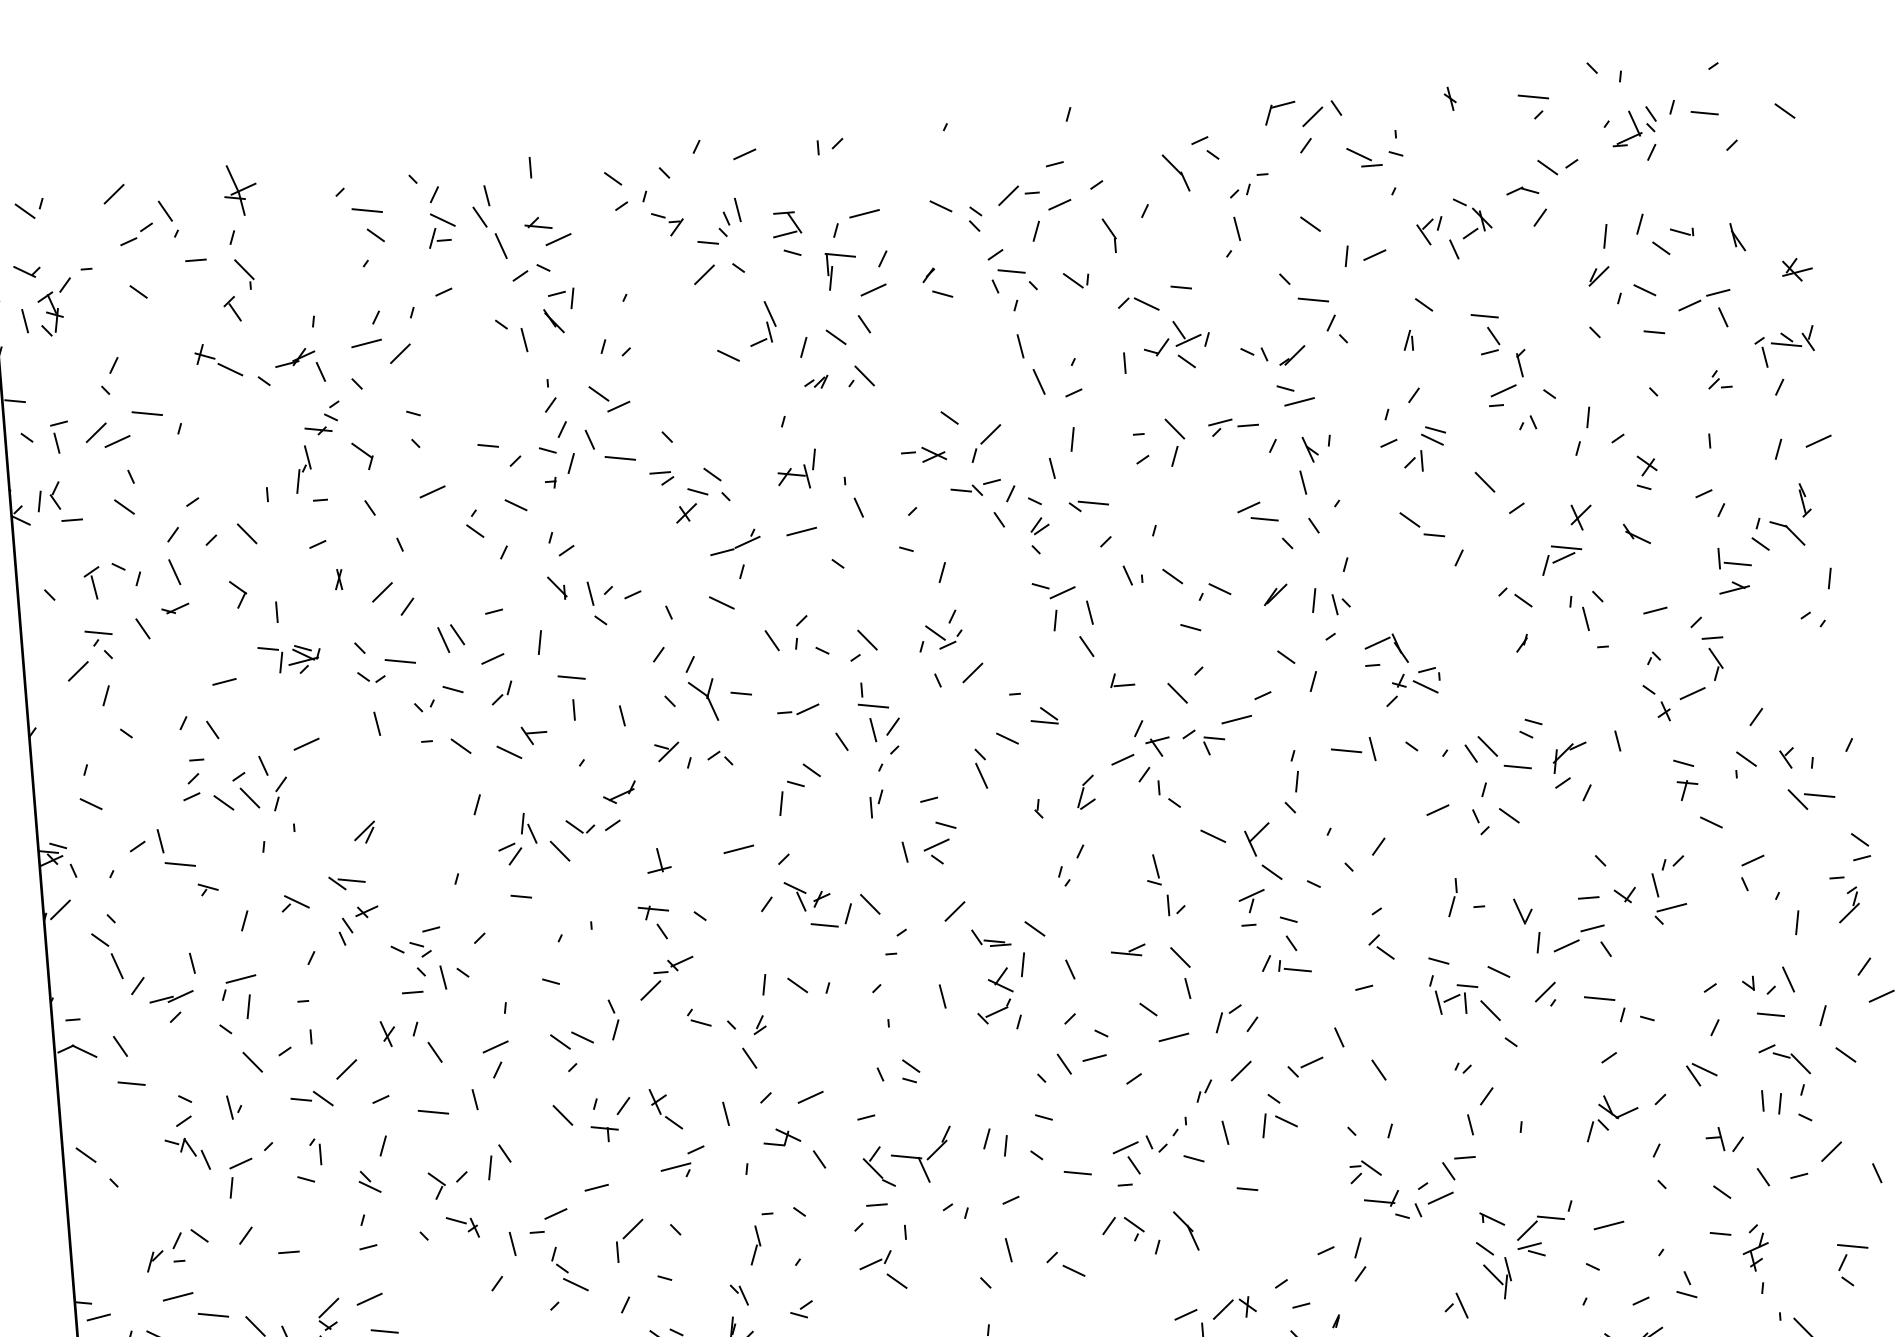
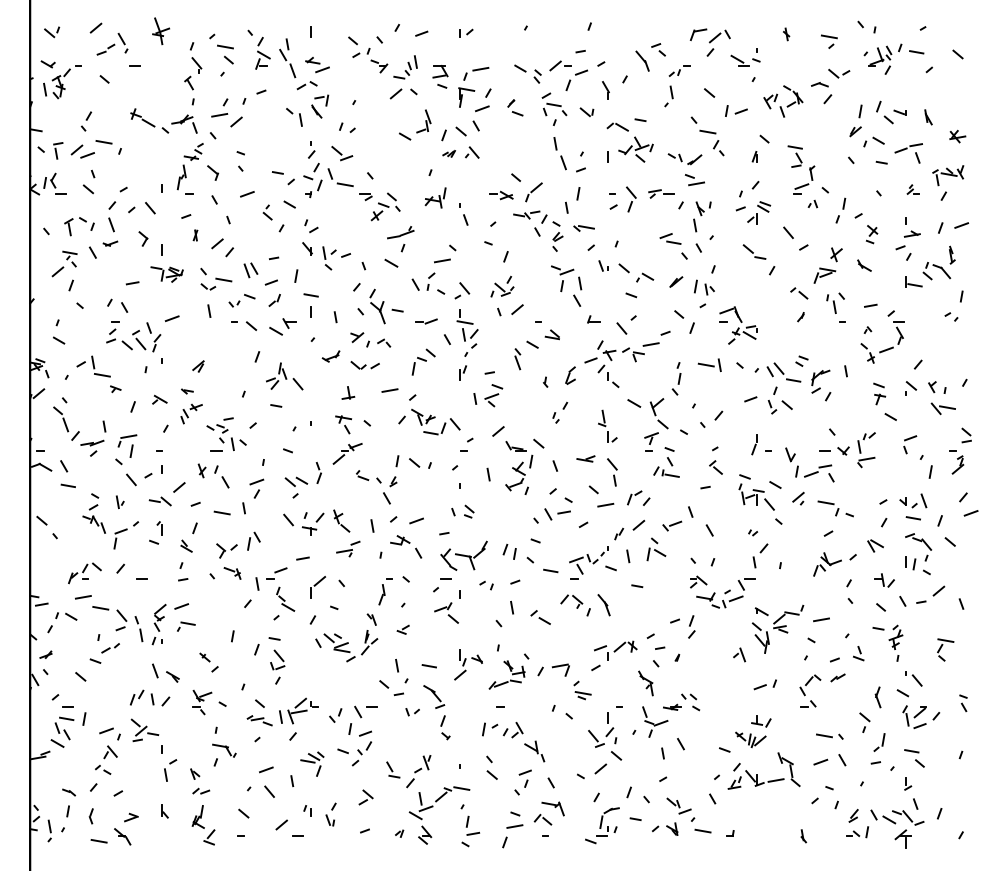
part: (238, 276) -> (193, 66), moved
line: (801, 530) -> (442, 260), moved
part: (1732, 586) -> (911, 233), moved
part: (591, 825) -> (364, 365), moved
part: (347, 882) -> (187, 391), size x0.6

